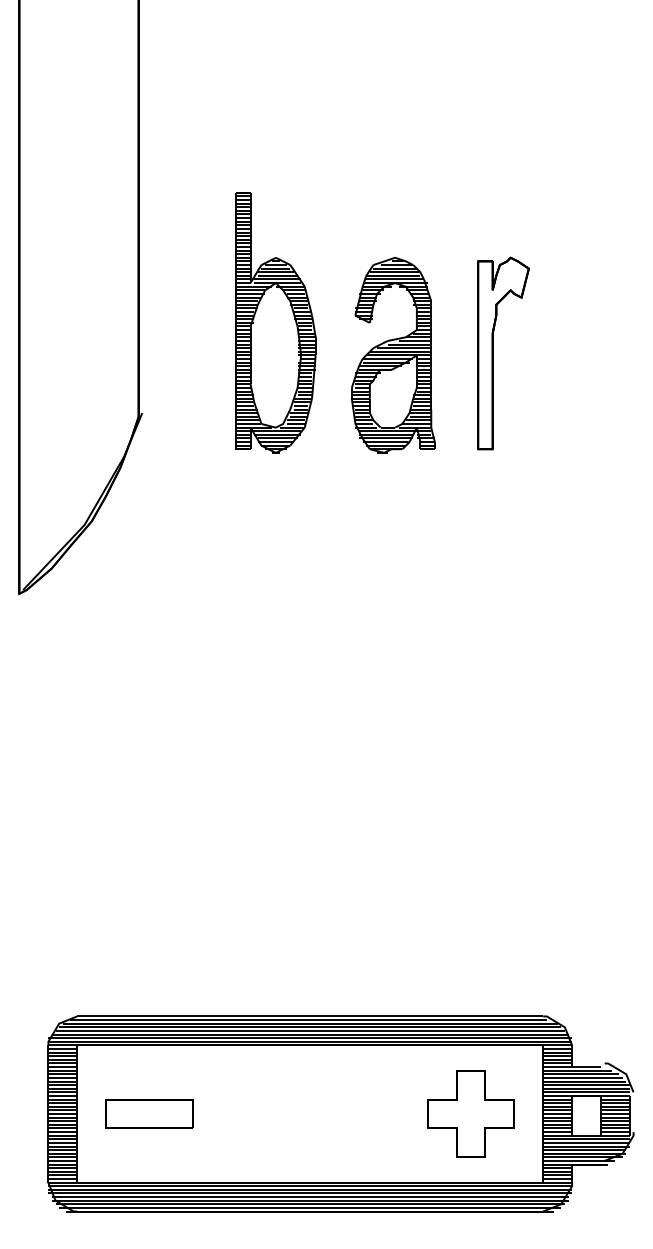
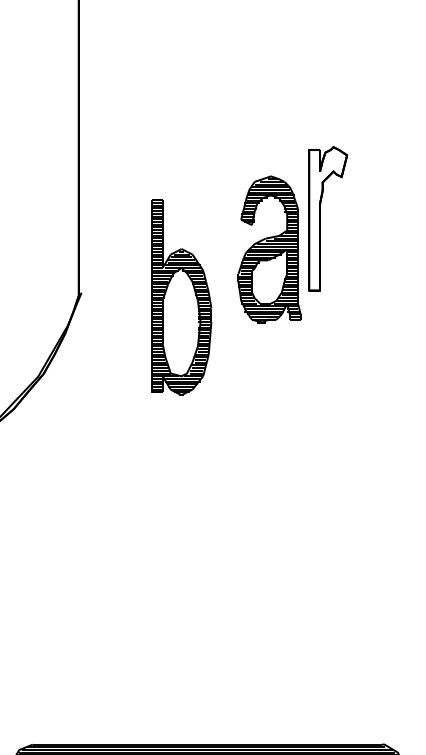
part: (275, 322) -> (181, 297), moved
part: (493, 353) -> (320, 218), moved

